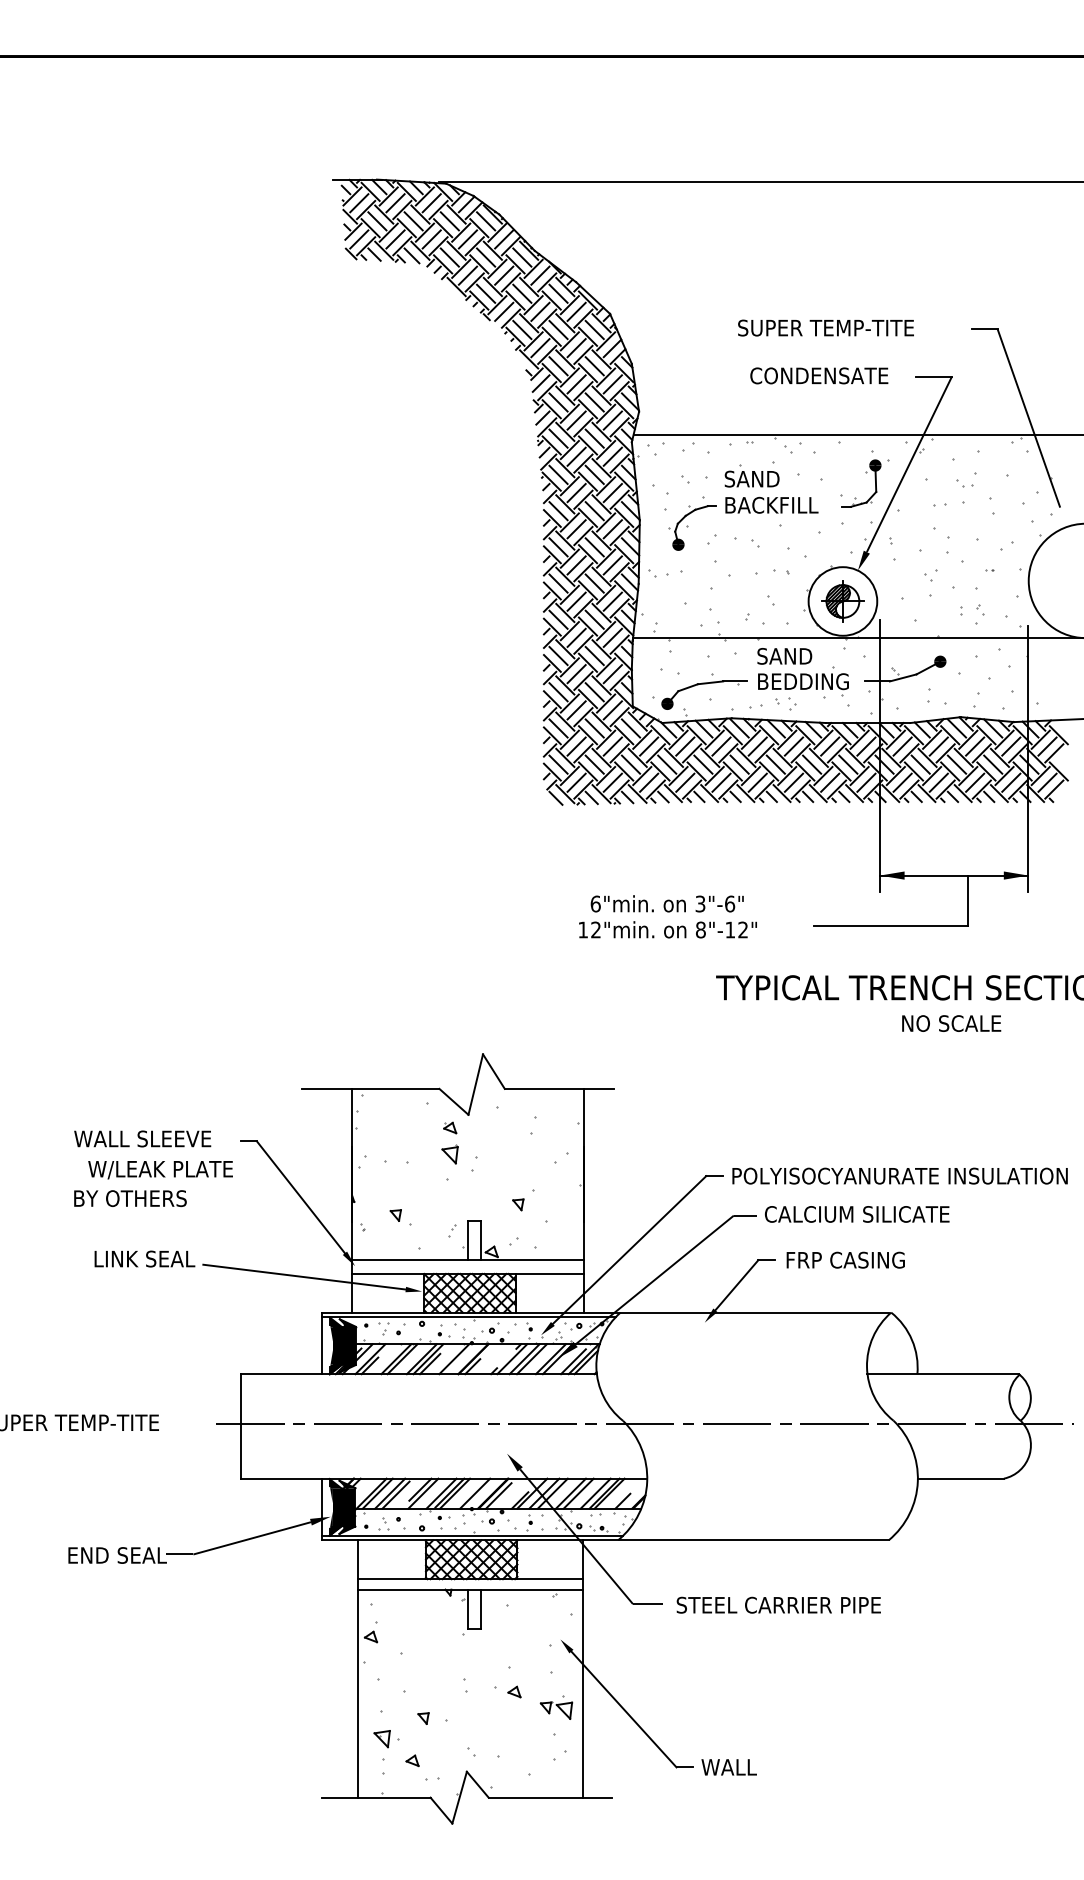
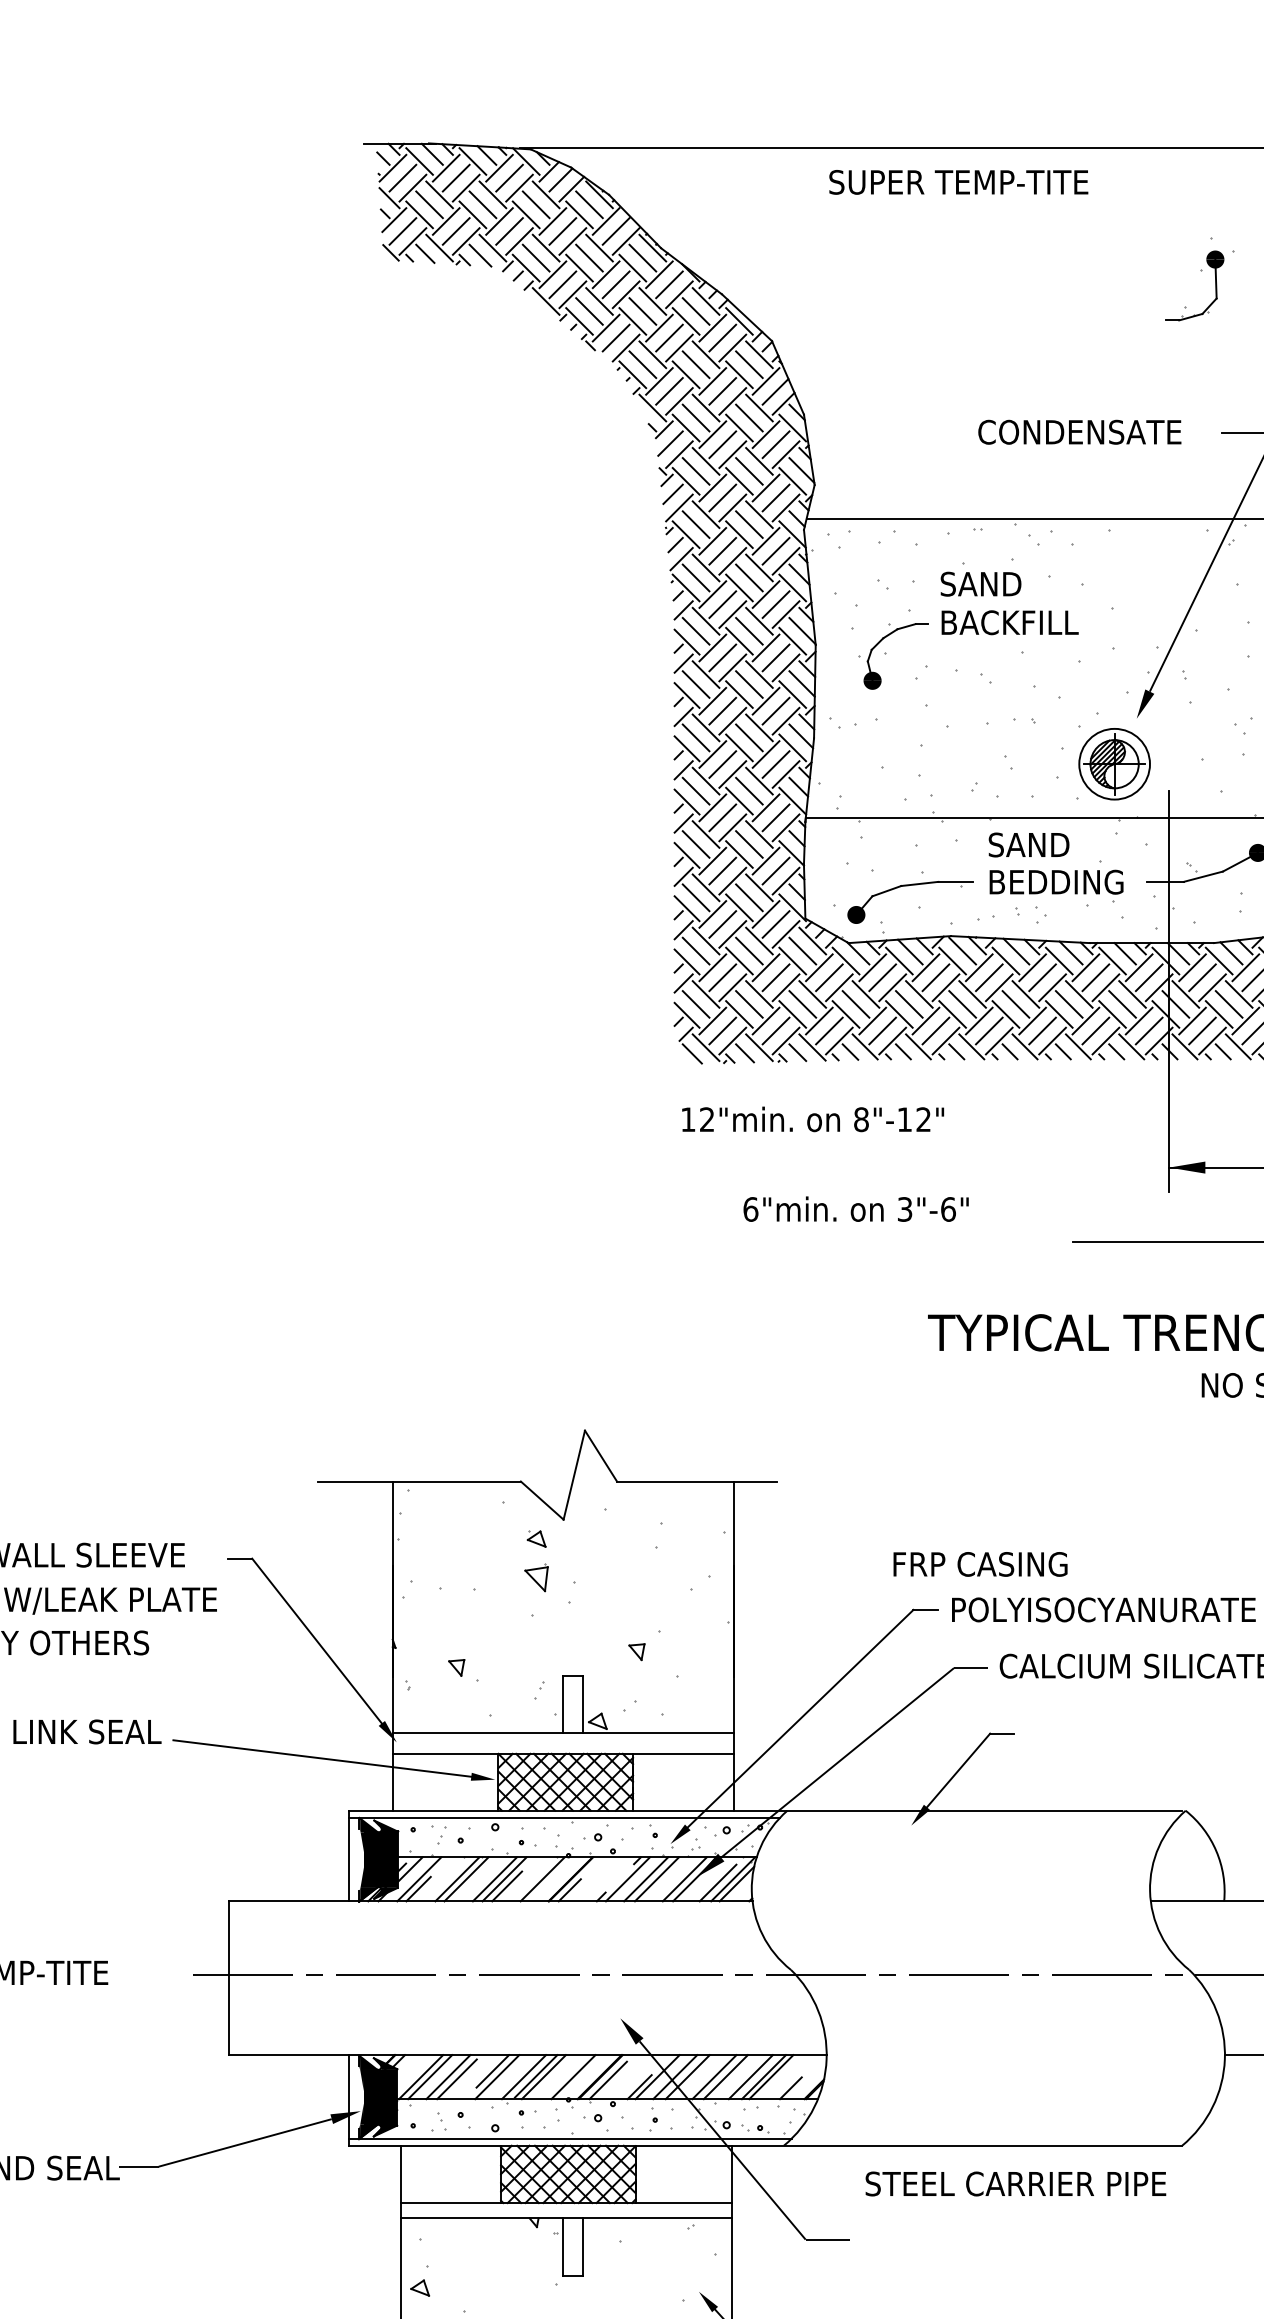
text: (825, 327) -> (958, 181), moved
part: (865, 478) -> (1200, 278), moved
circle: (842, 601) -> (1113, 764), size x0.7
text: (667, 929) -> (812, 1118), moved
text: (845, 1259) -> (980, 1563), moved
text: (778, 1604) -> (1015, 2182), moved

